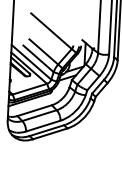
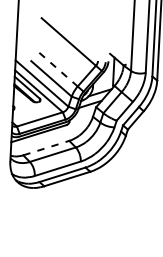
line: (43, 51) -> (58, 69), solid -> dashed
line: (34, 110) -> (46, 147), solid -> dashed

